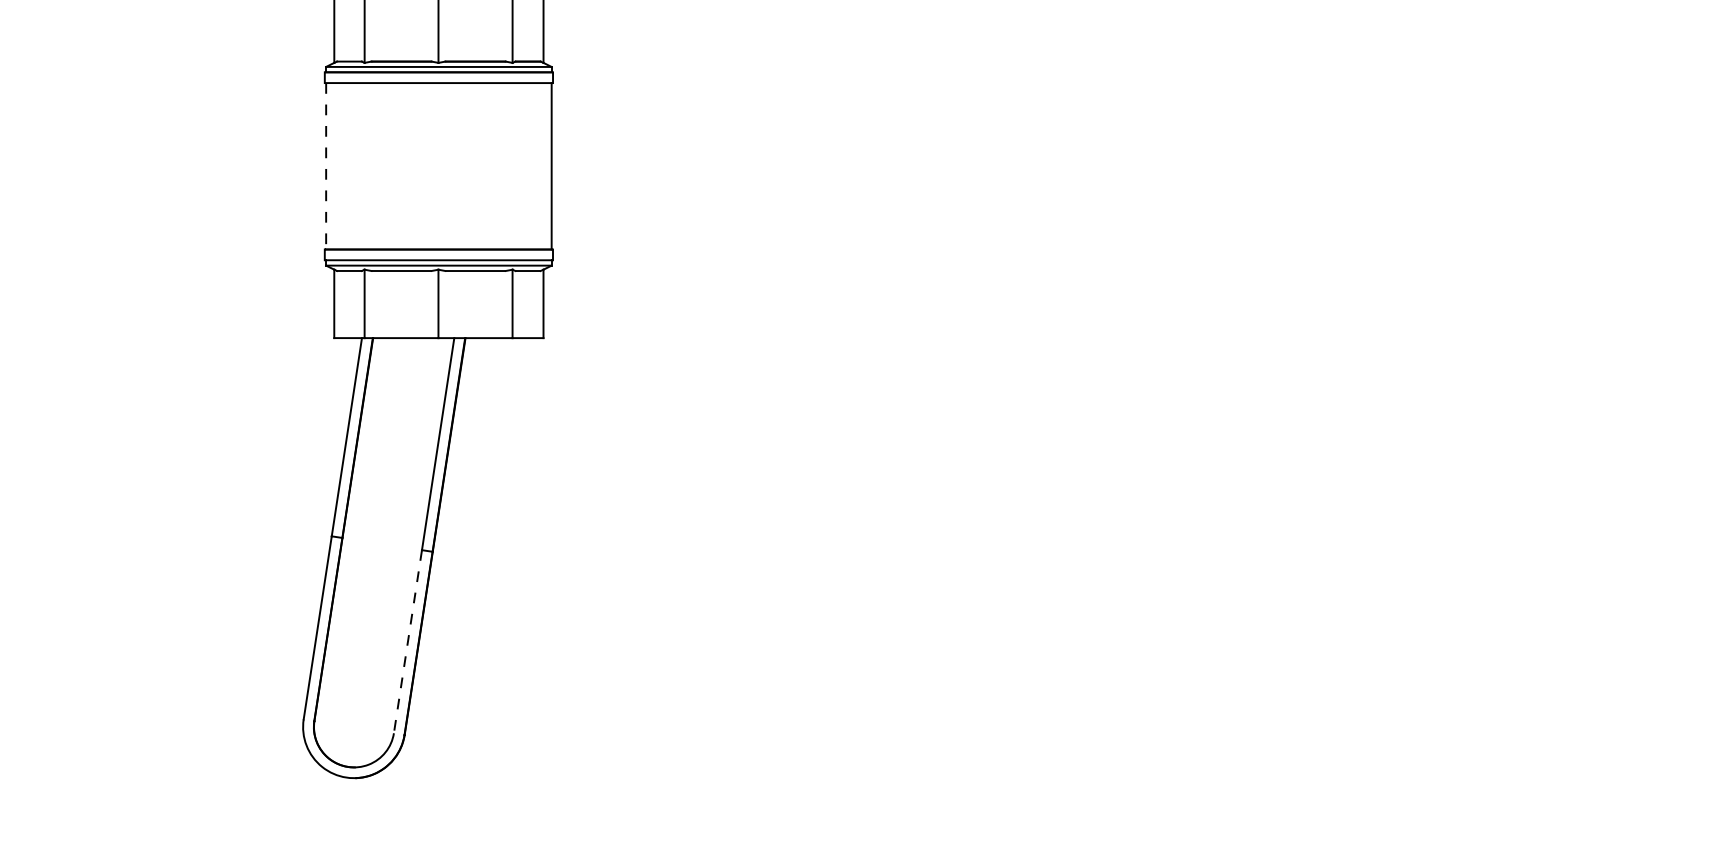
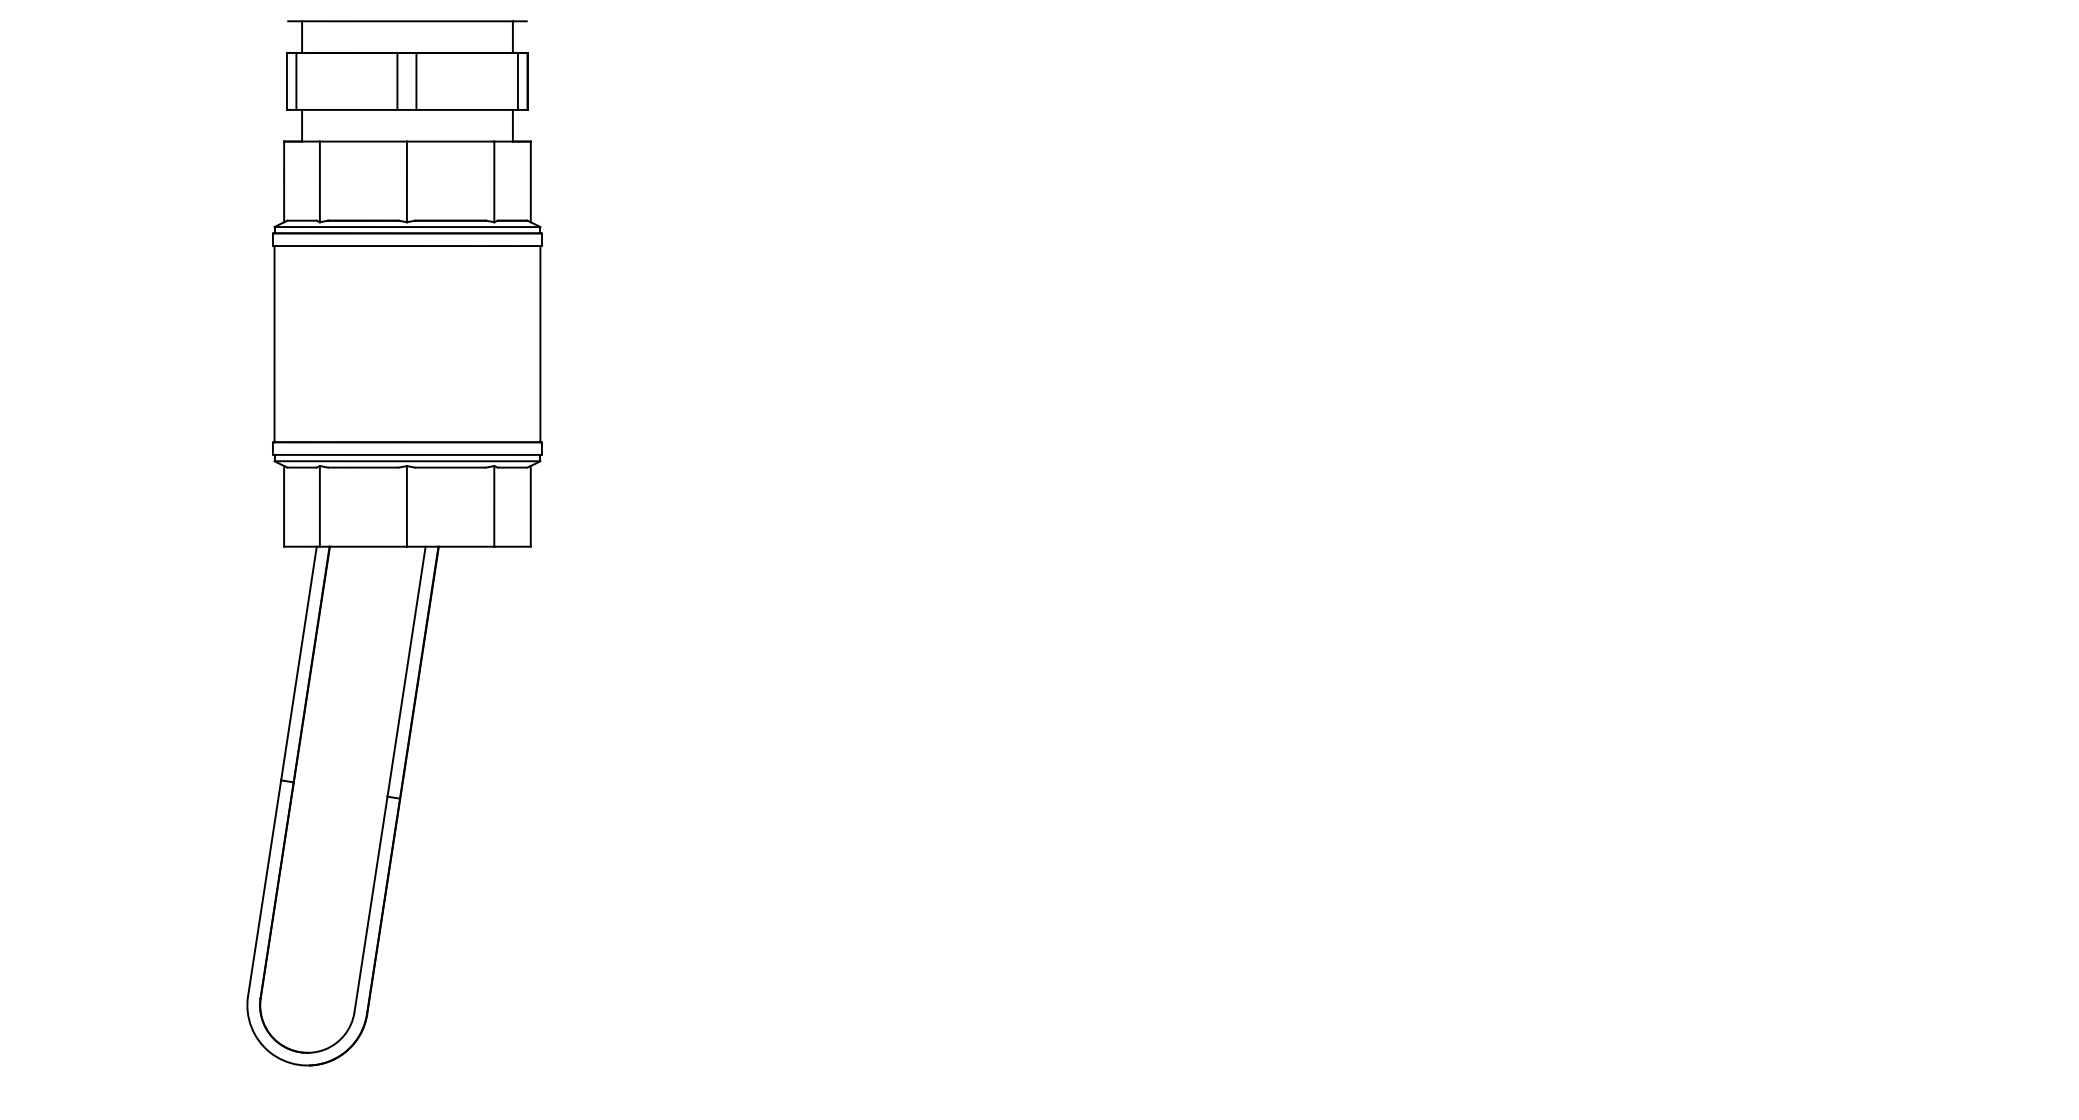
line: (326, 166) -> (274, 344), dashed -> solid
line: (407, 642) -> (370, 905), dashed -> solid

